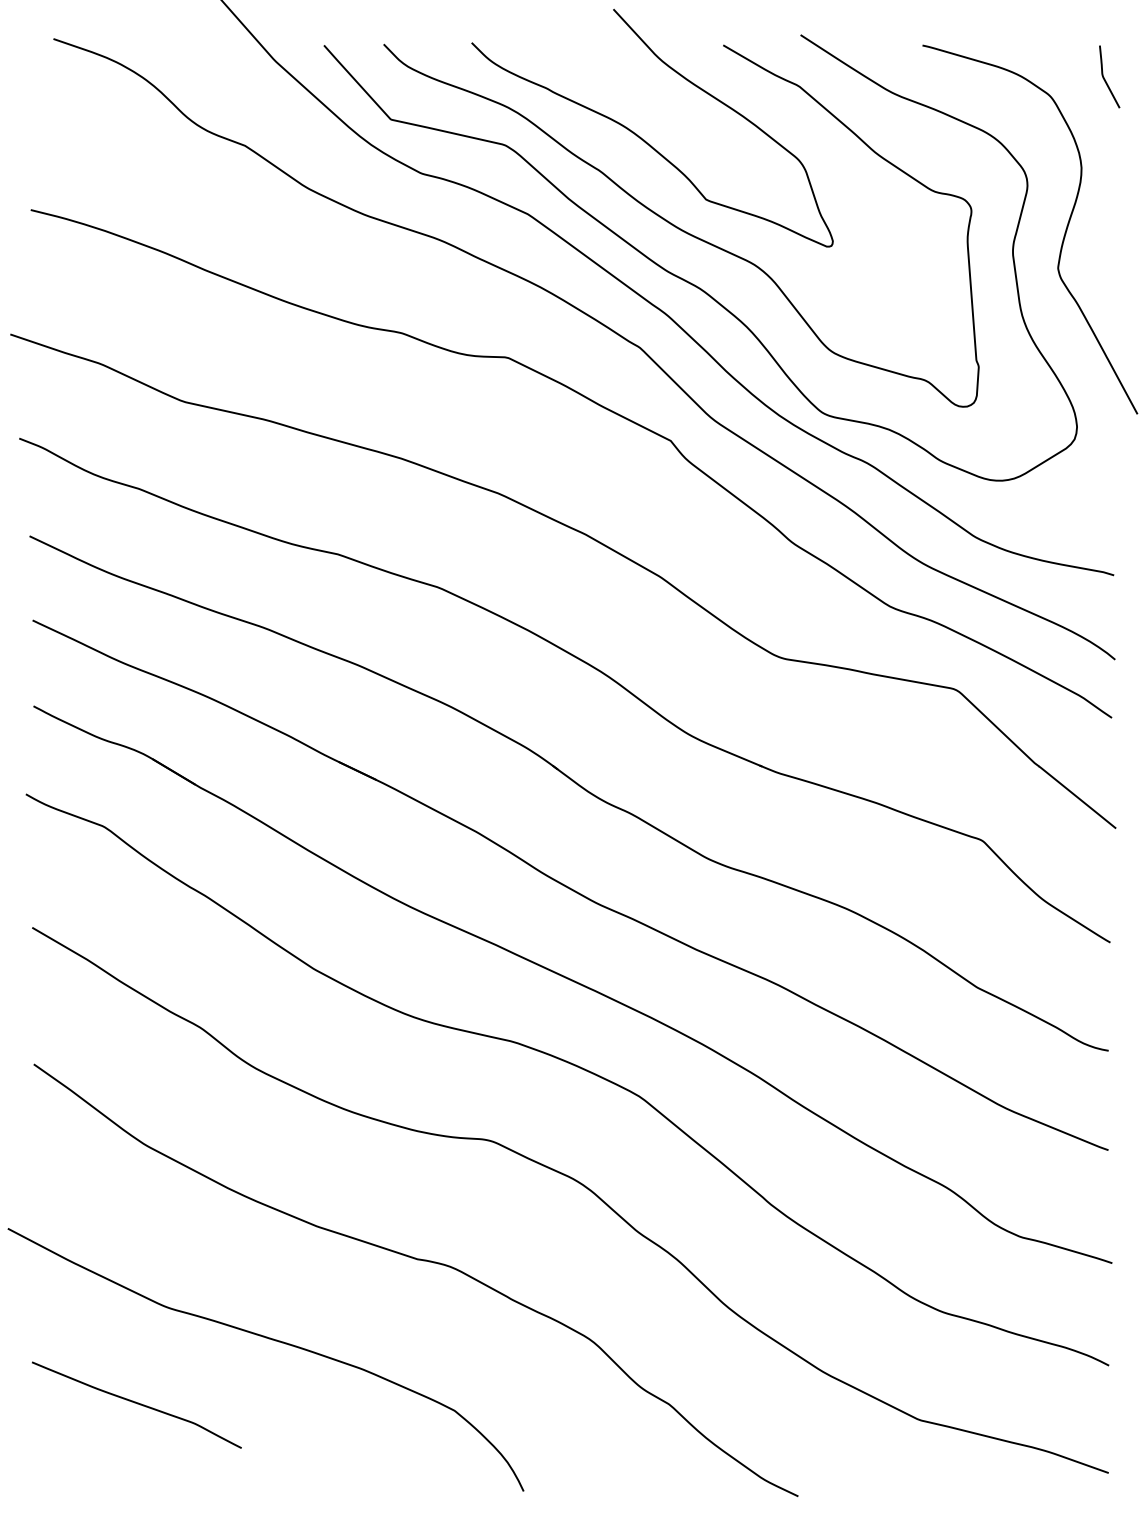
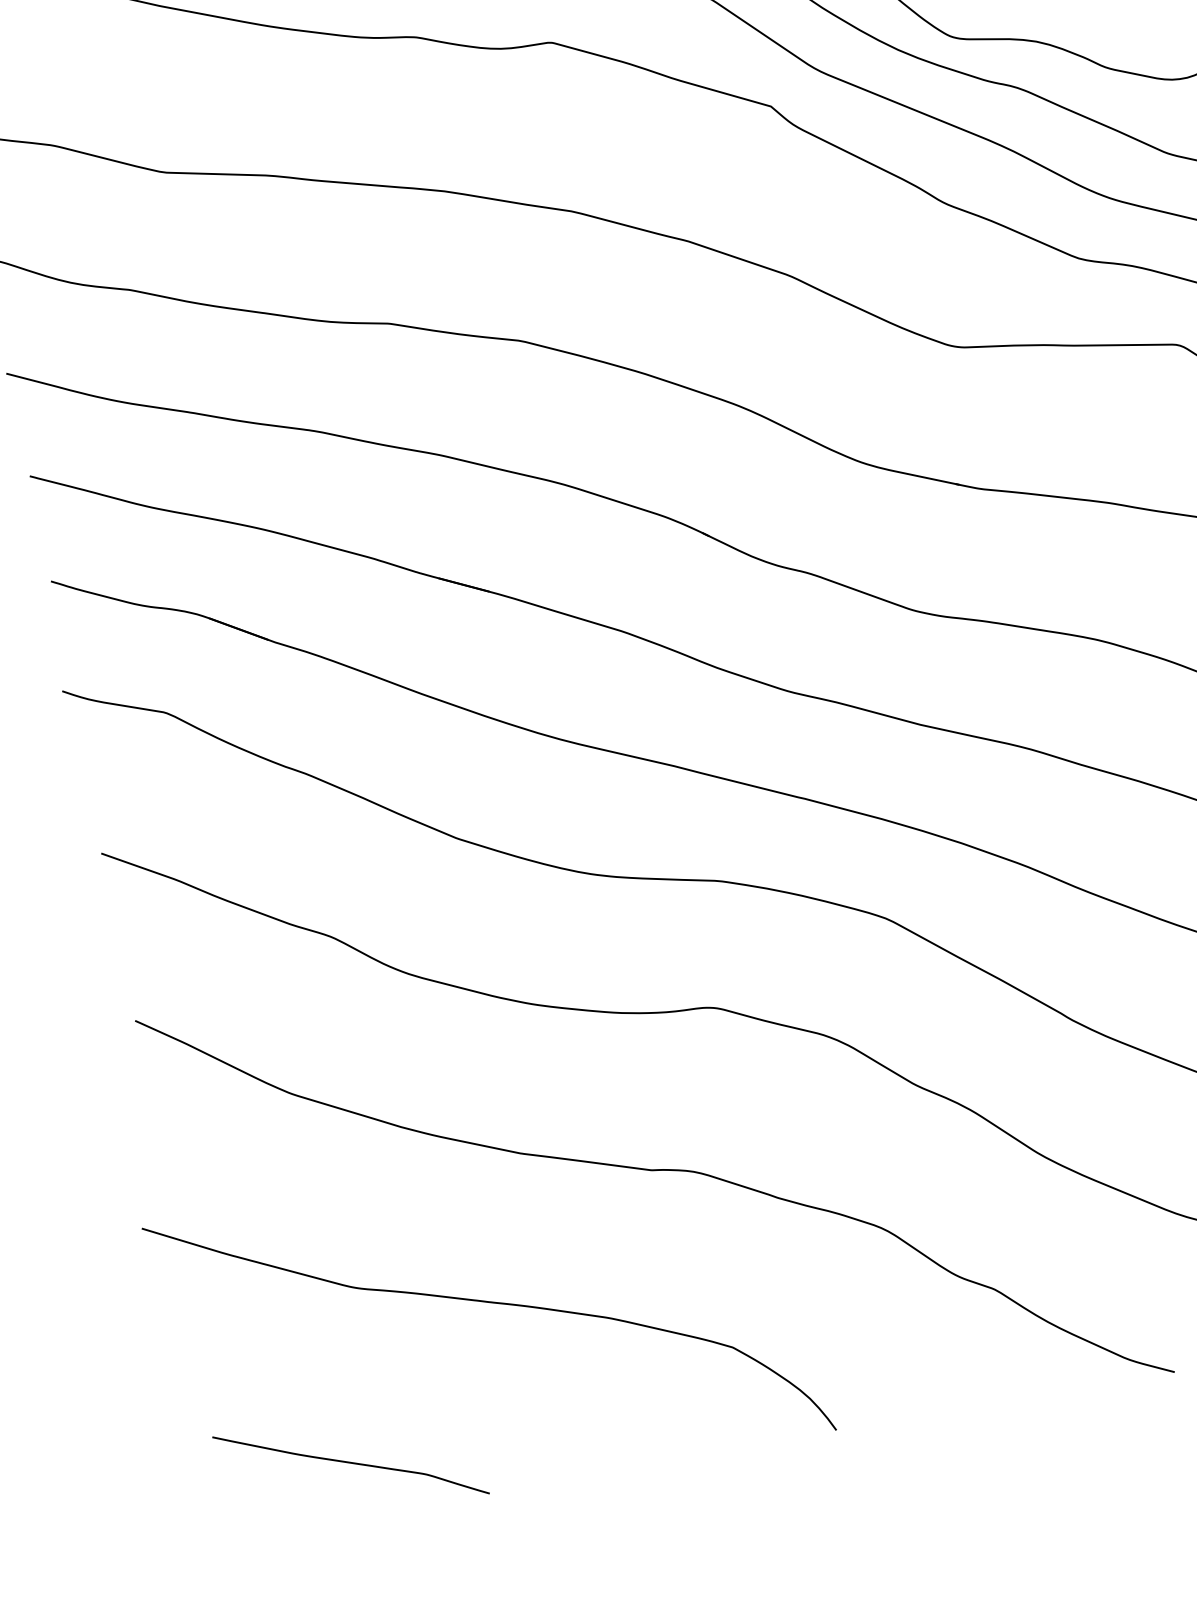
curve: (136, 1403) -> (350, 1463), moved

